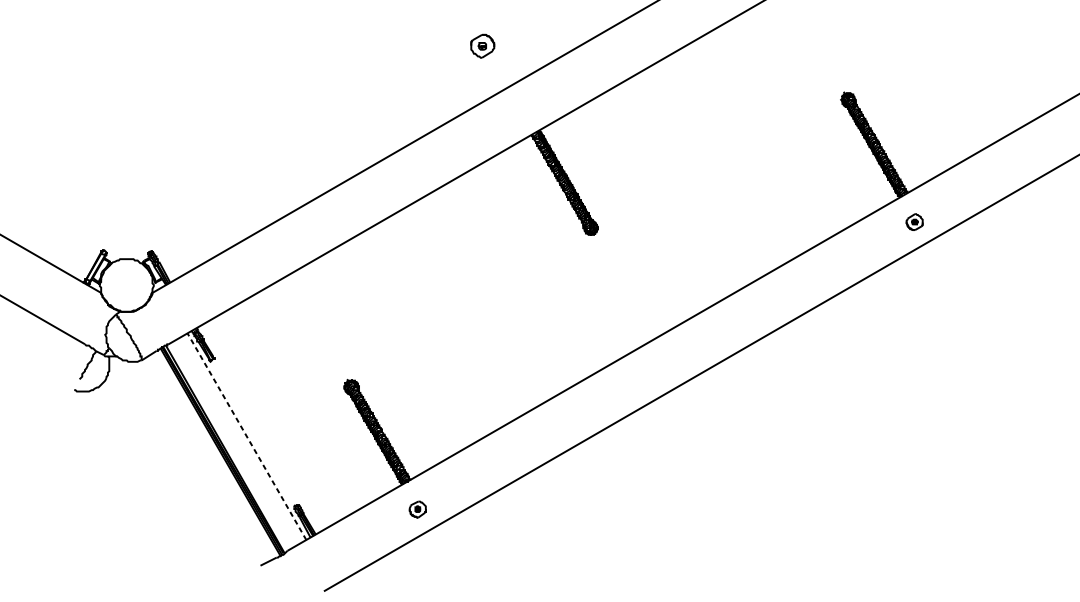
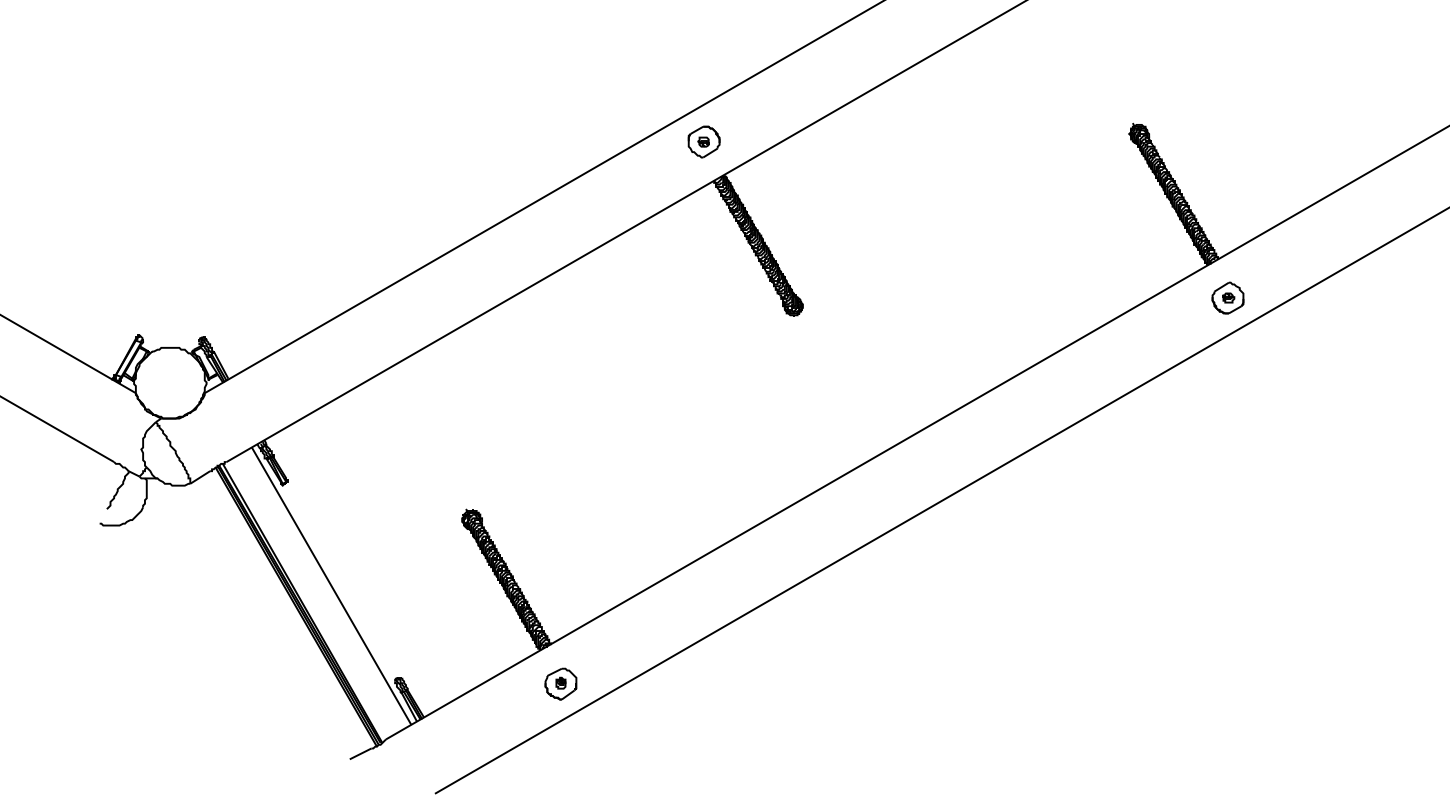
part: (482, 45) -> (703, 141), moved
part: (914, 221) -> (1227, 297), size x1.43
line: (246, 436) -> (331, 586), dashed -> solid
part: (417, 509) -> (560, 683), size x1.43

